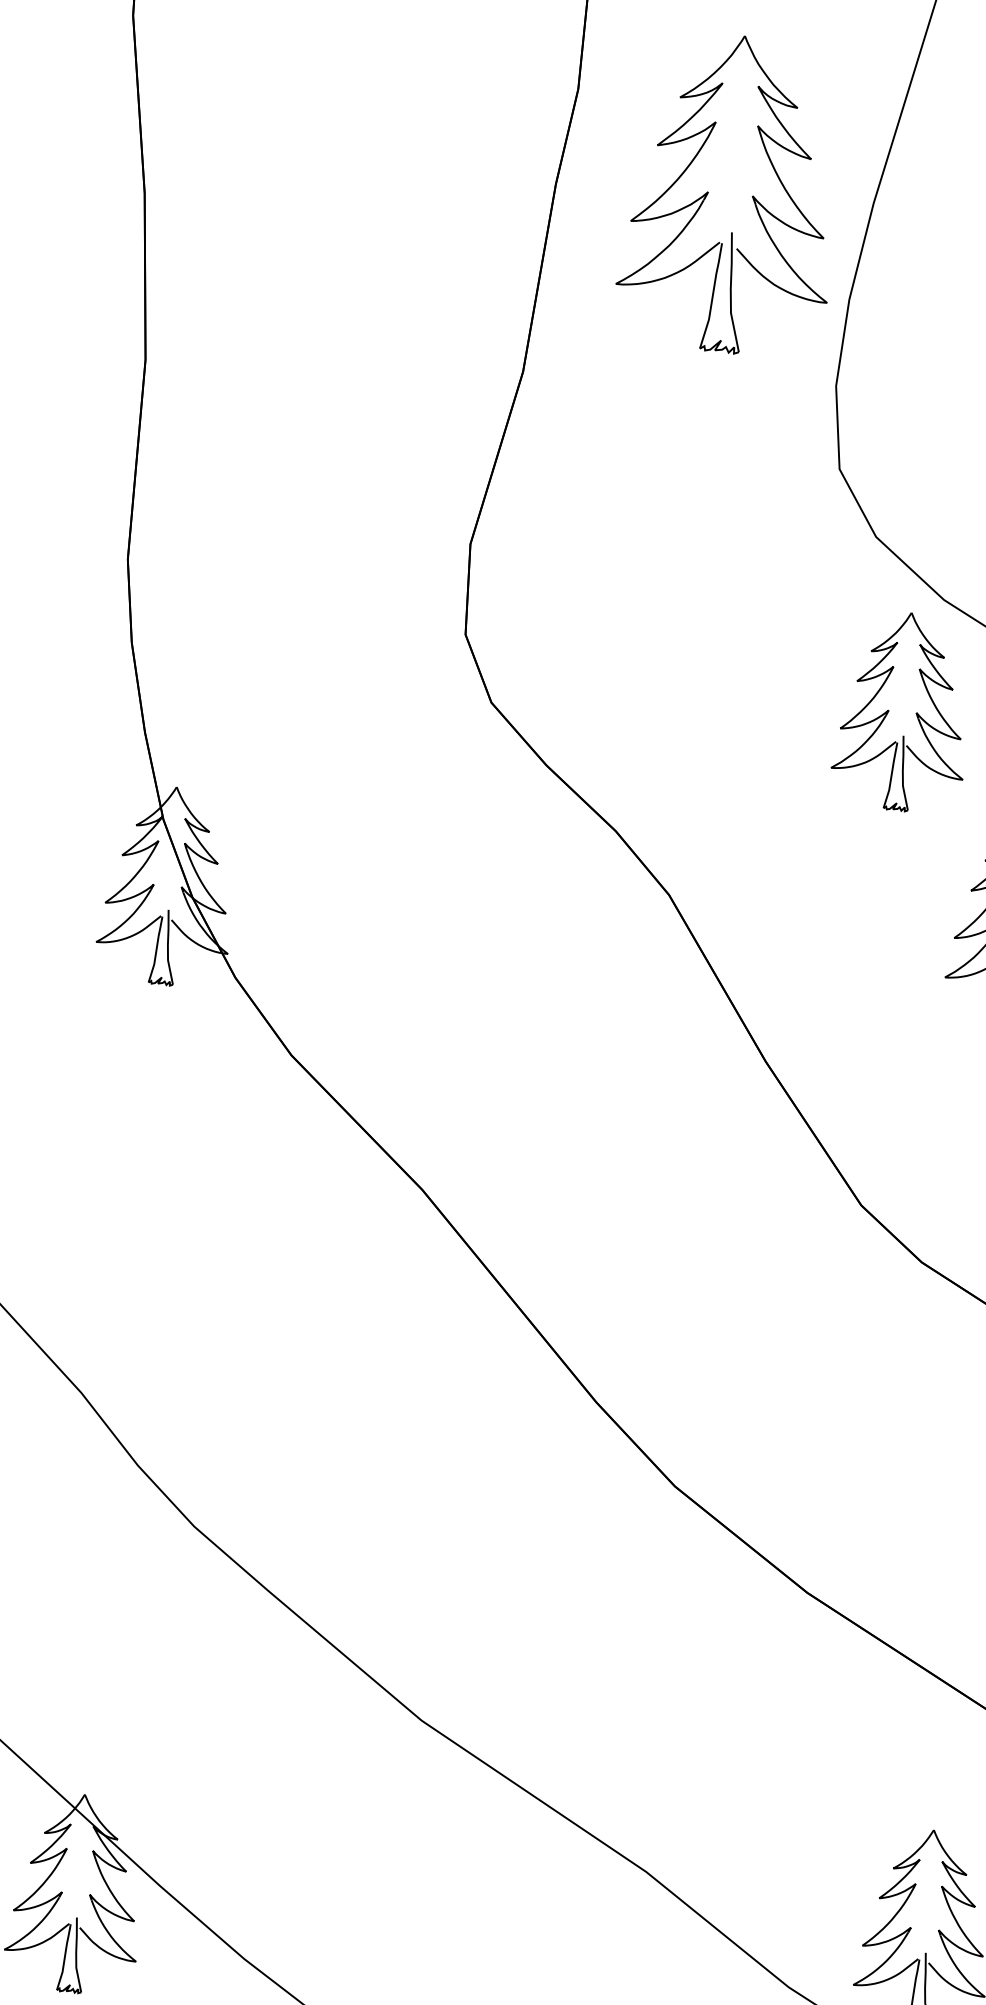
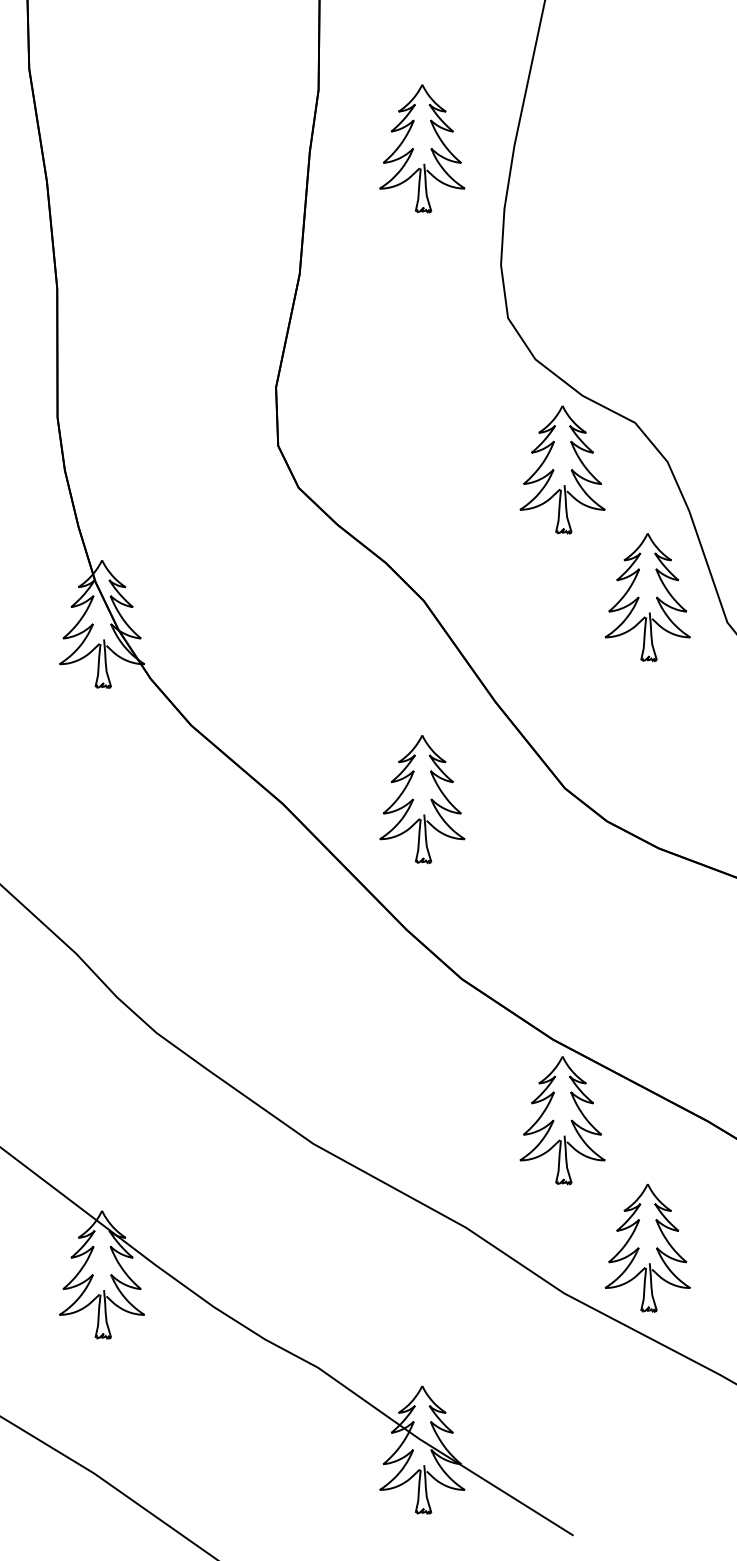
part: (730, 194) -> (422, 148), size x0.62
part: (639, 1202) -> (422, 799), added
part: (810, 1719) -> (562, 1120), added

